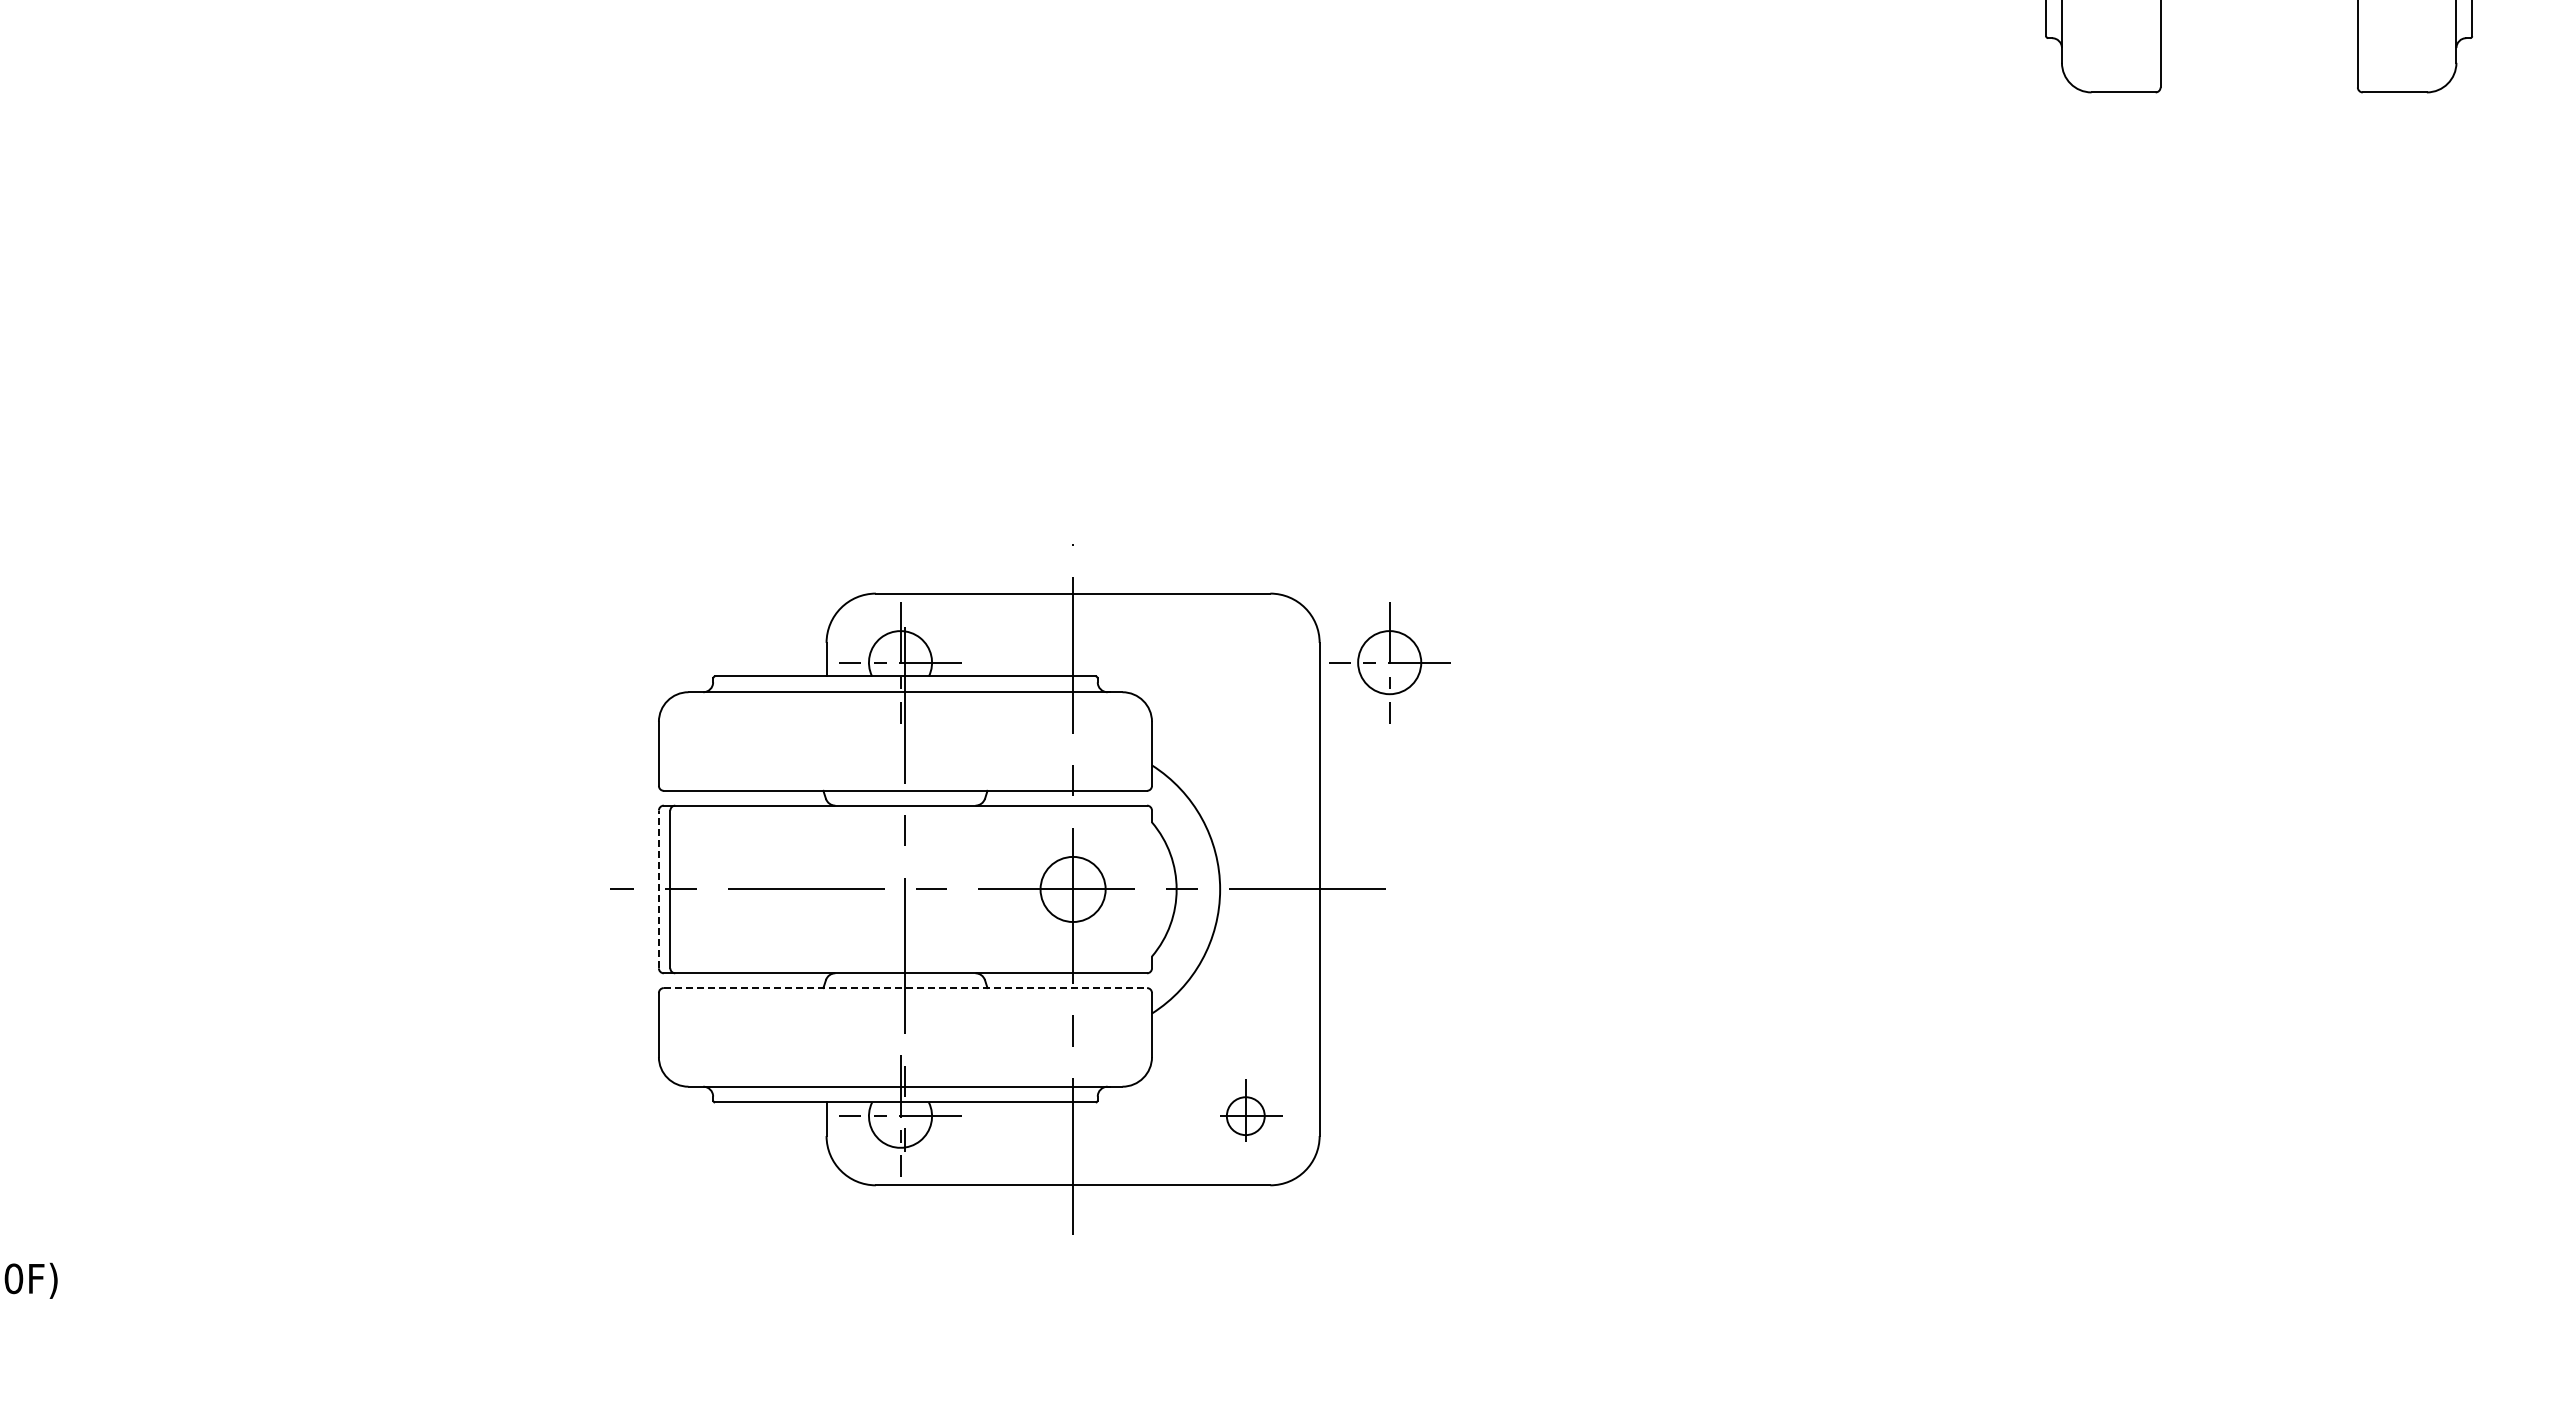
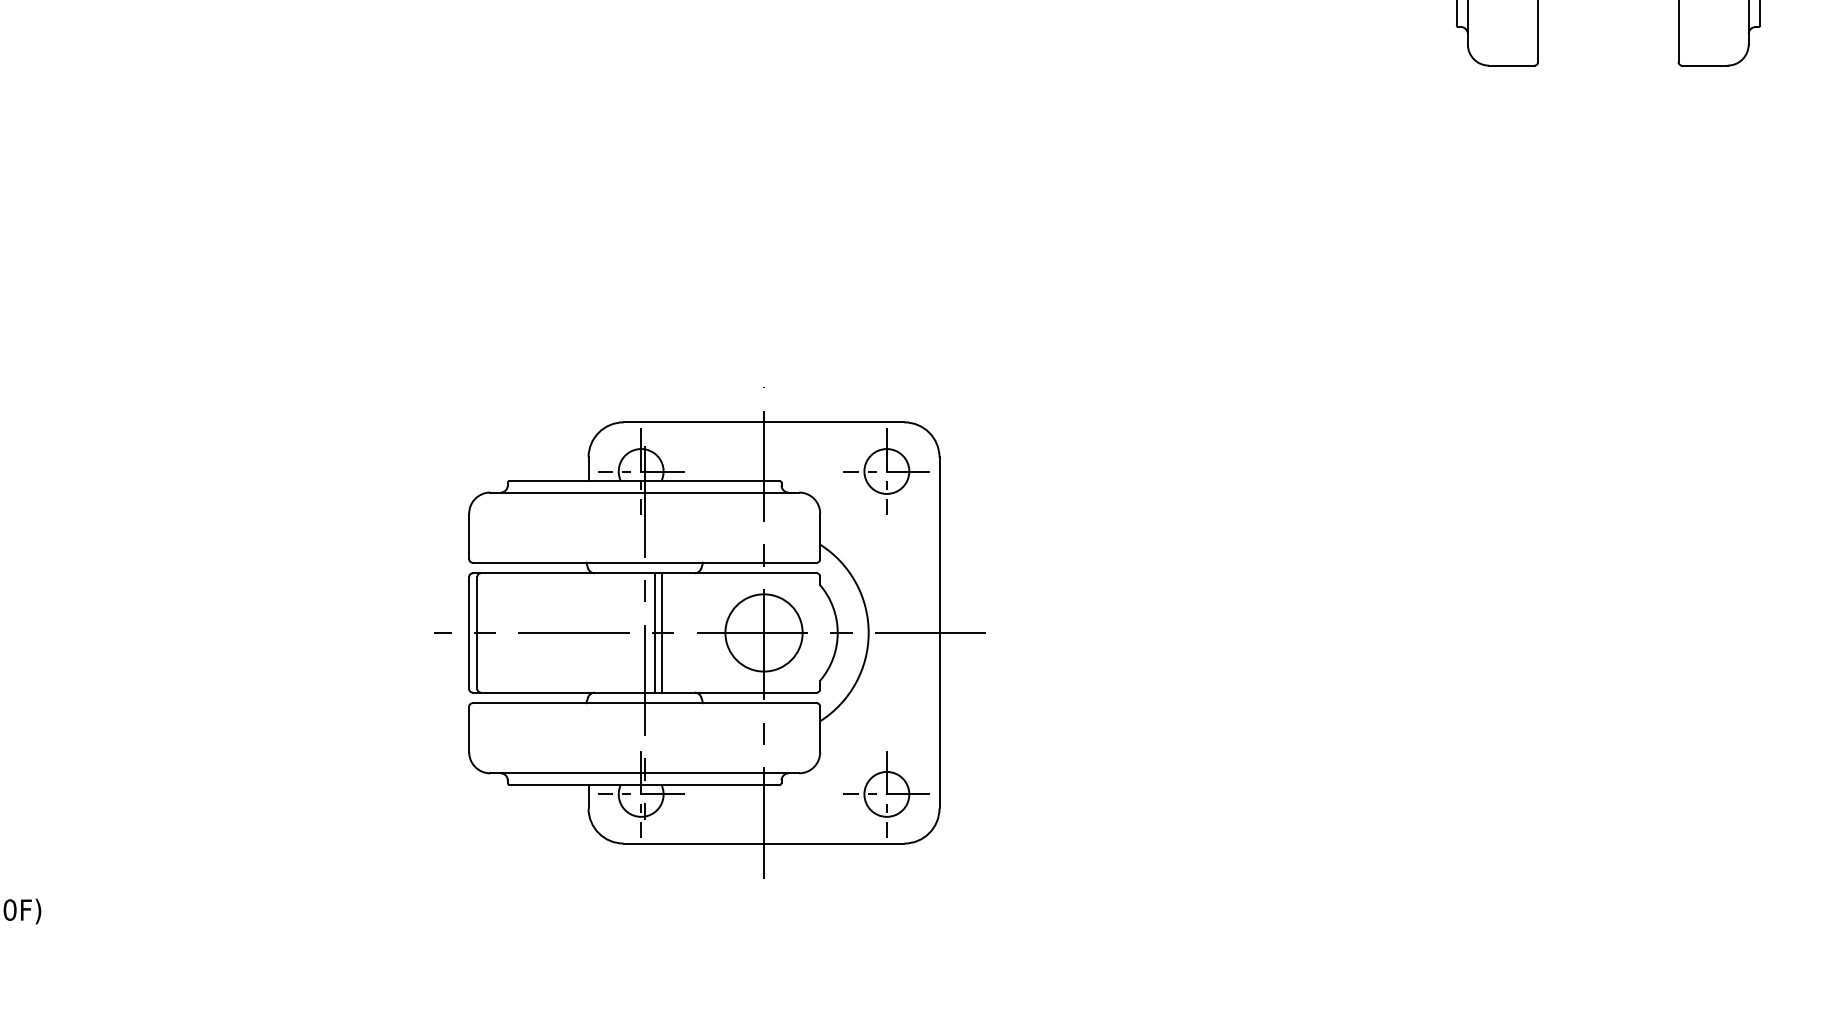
part: (1389, 662) -> (886, 471), moved
line: (658, 889) -> (468, 632), dashed -> solid
line: (920, 889) -> (655, 632), added
line: (930, 889) -> (662, 632), added
circle: (1072, 889) -> (763, 632), size x1.67
line: (905, 988) -> (644, 703), dashed -> solid
part: (1245, 1115) -> (886, 793), size x1.67

